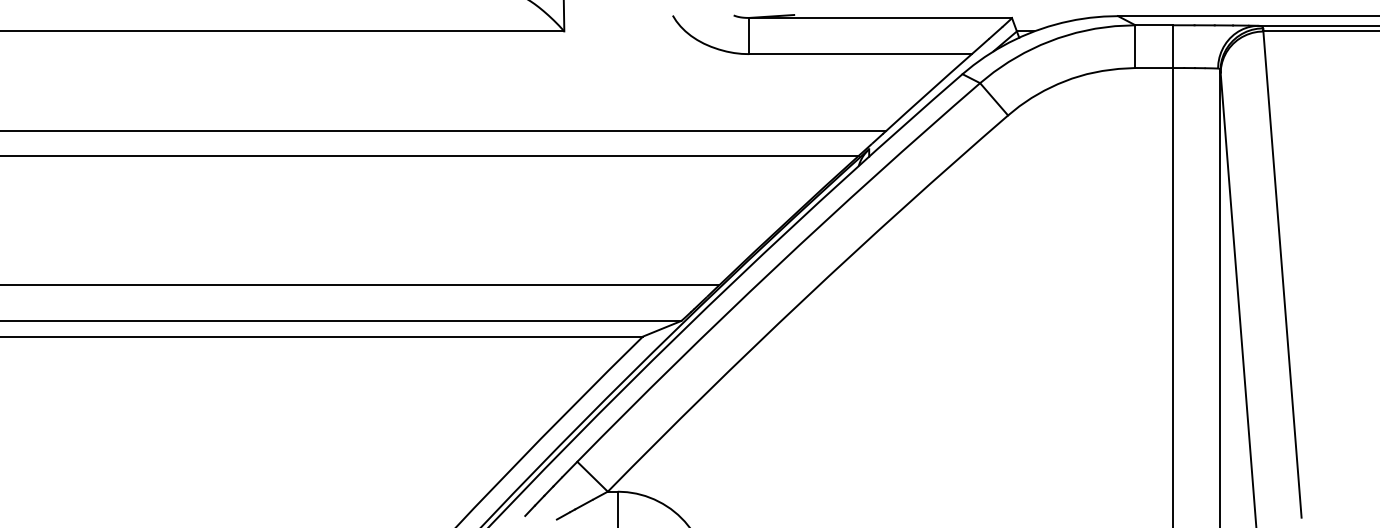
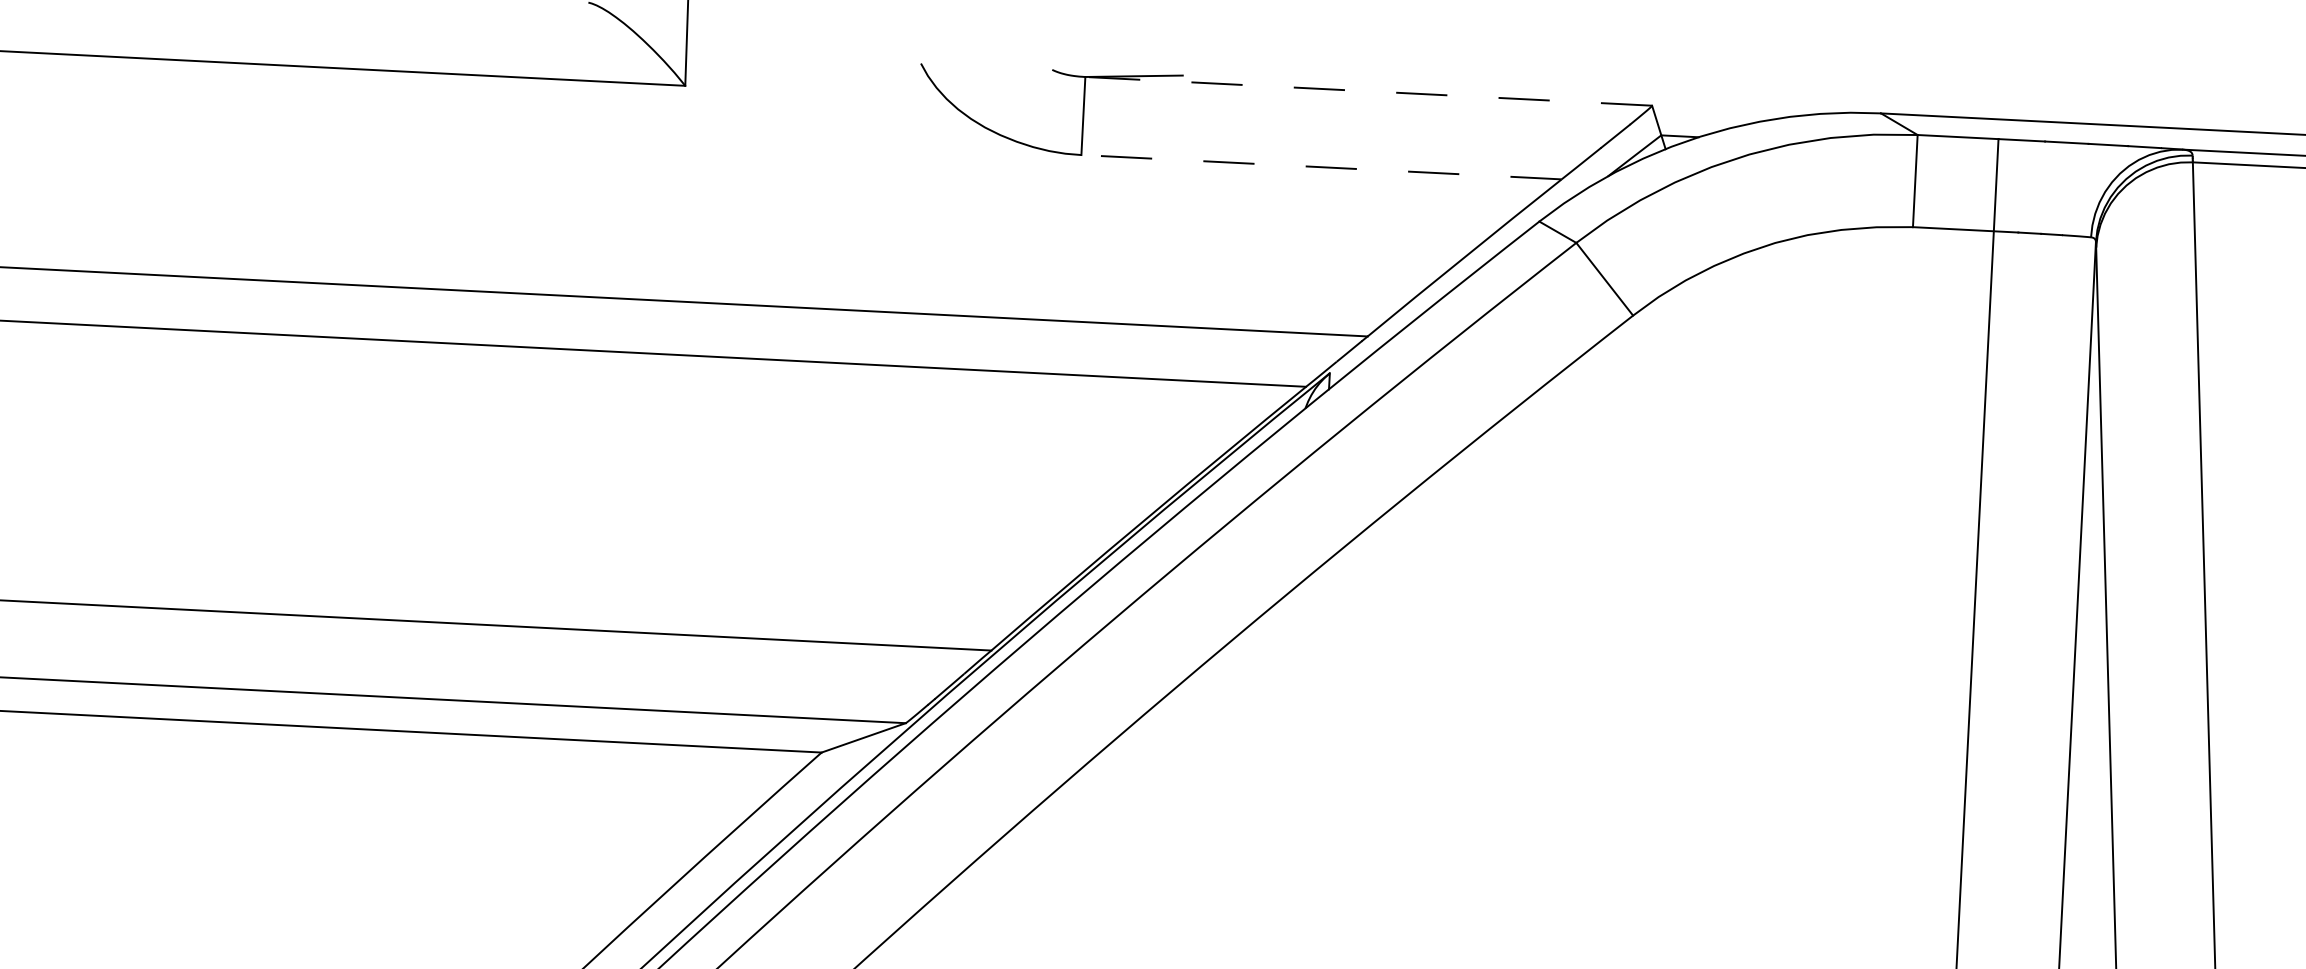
line: (880, 17) -> (1368, 90), solid -> dashed
line: (860, 54) -> (1321, 167), solid -> dashed

